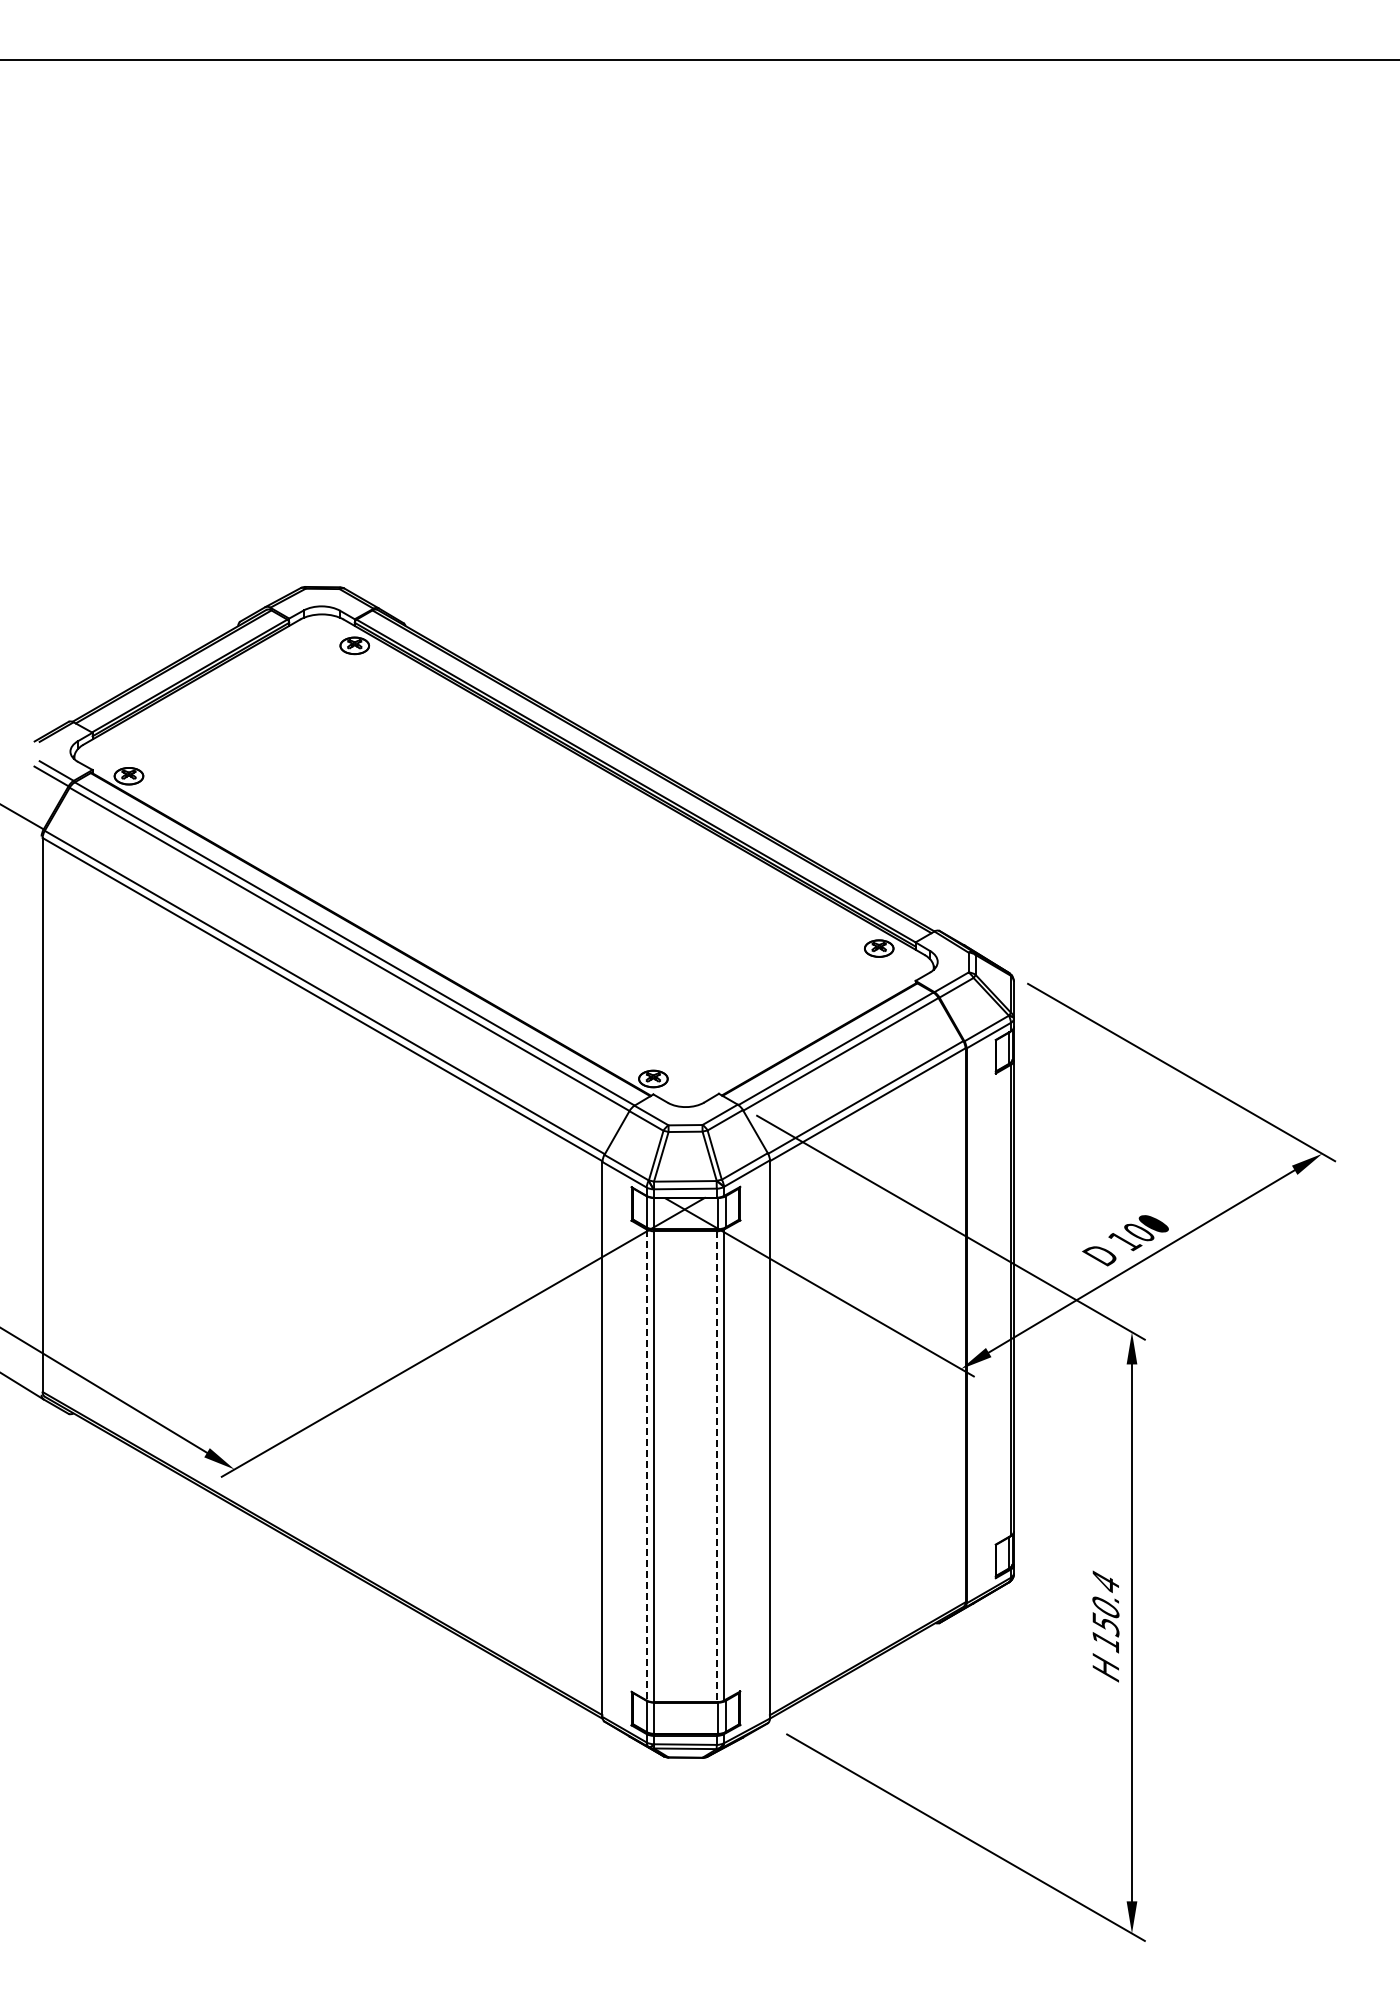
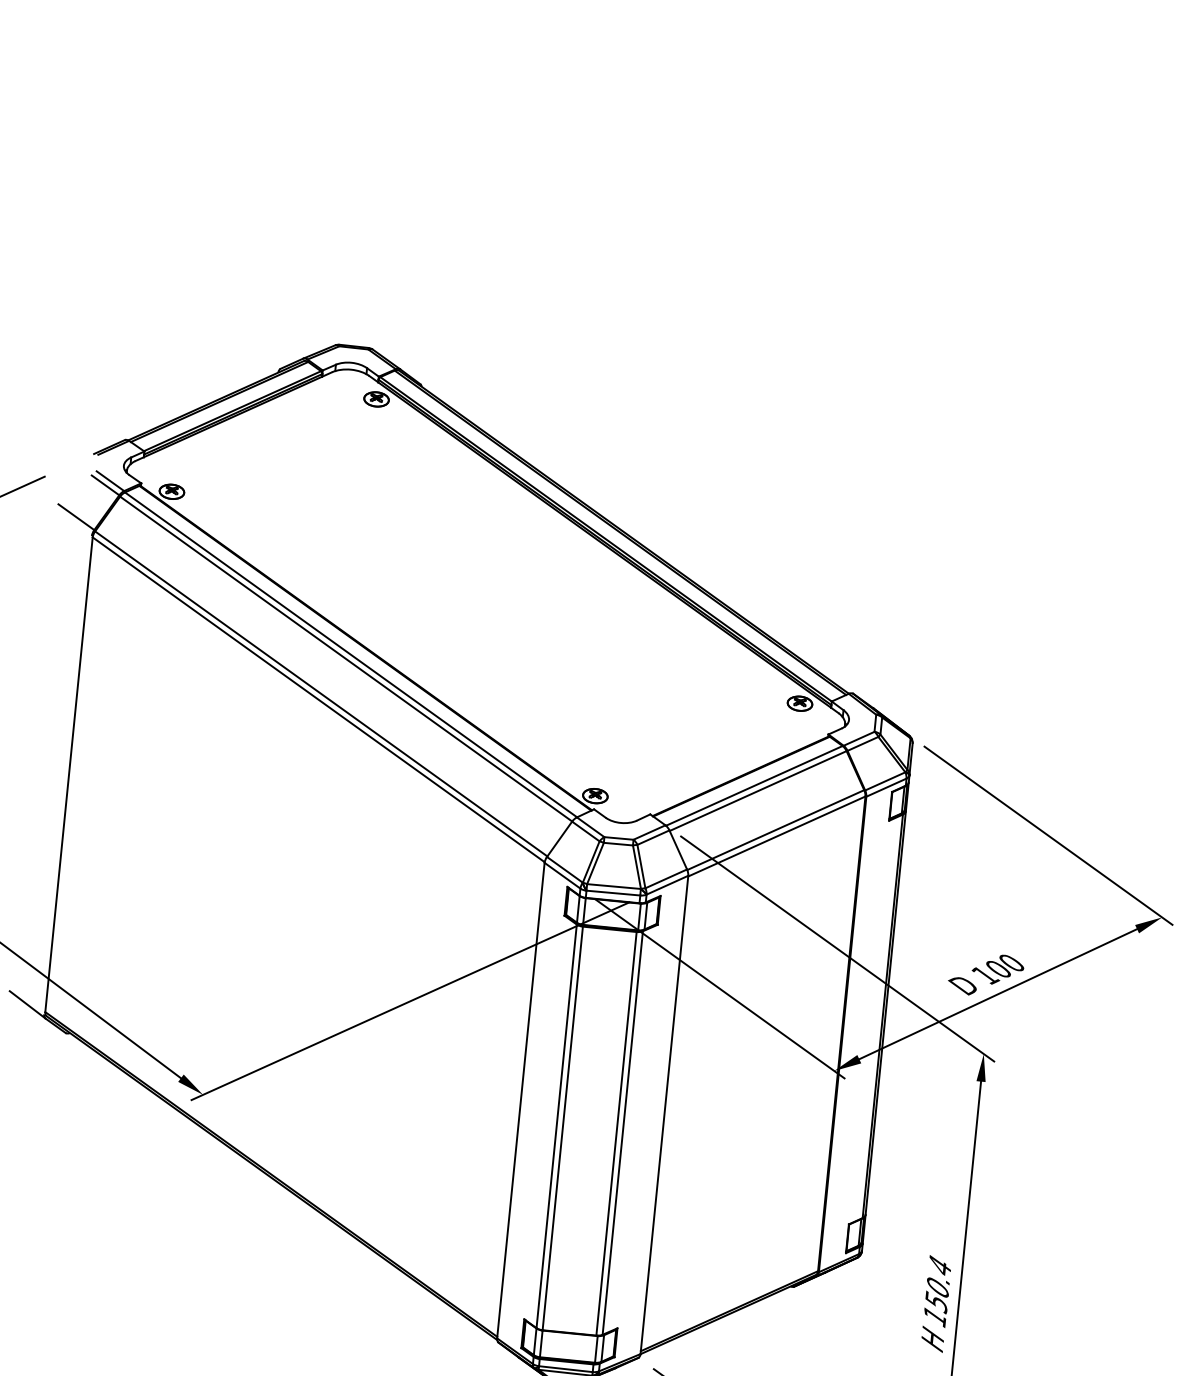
line: (646, 1465) -> (556, 1126), dashed -> solid
line: (716, 1467) -> (616, 1134), dashed -> solid

